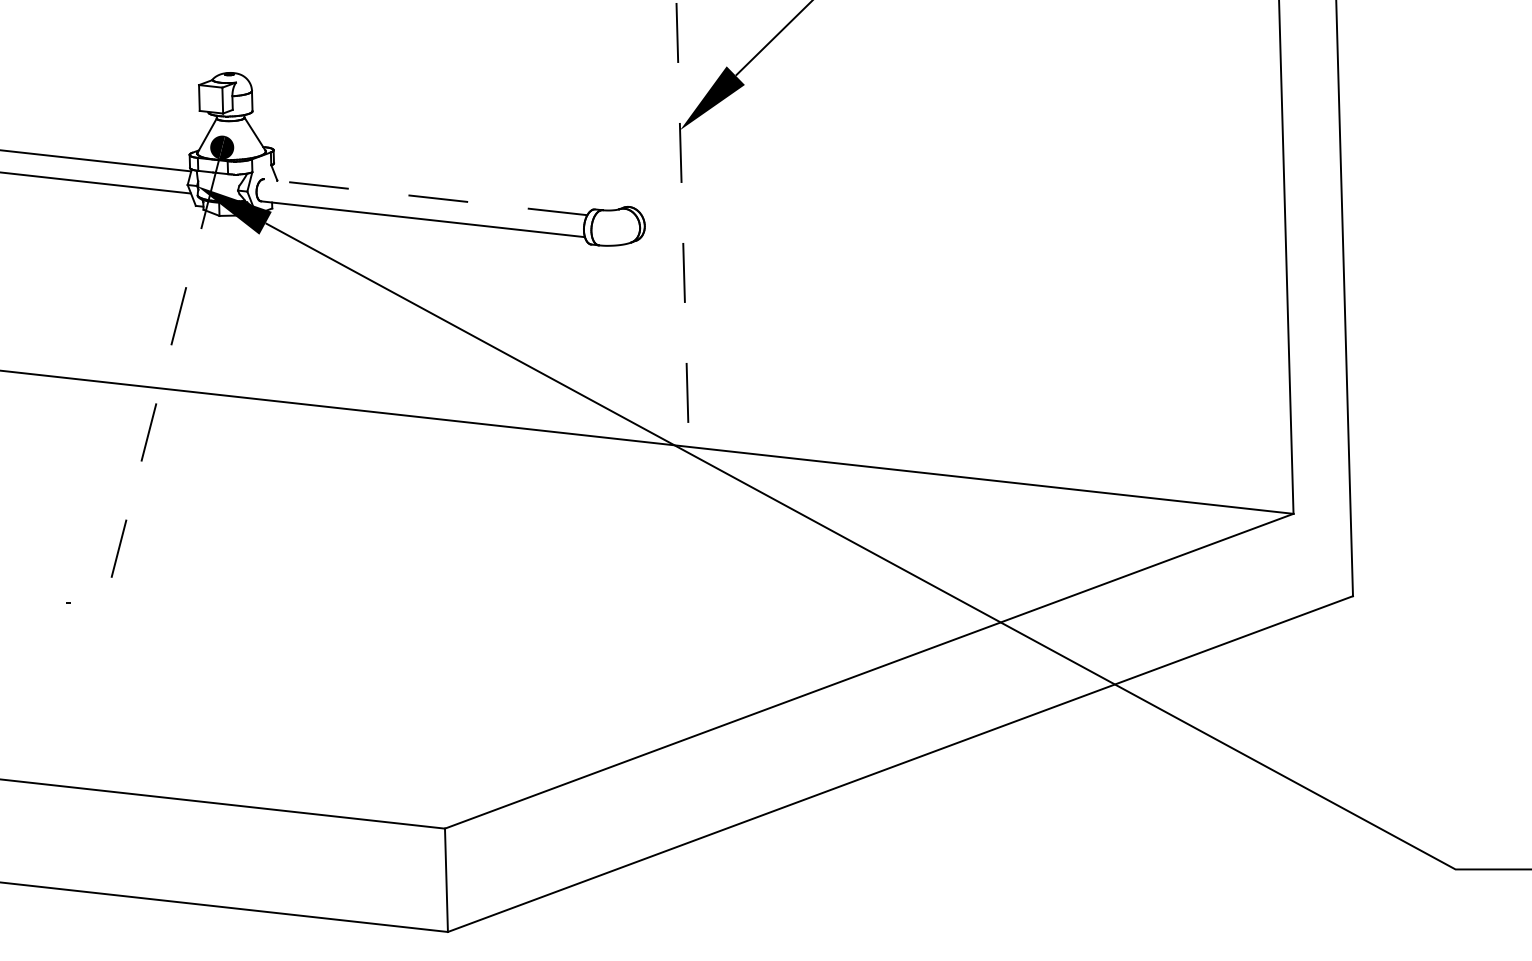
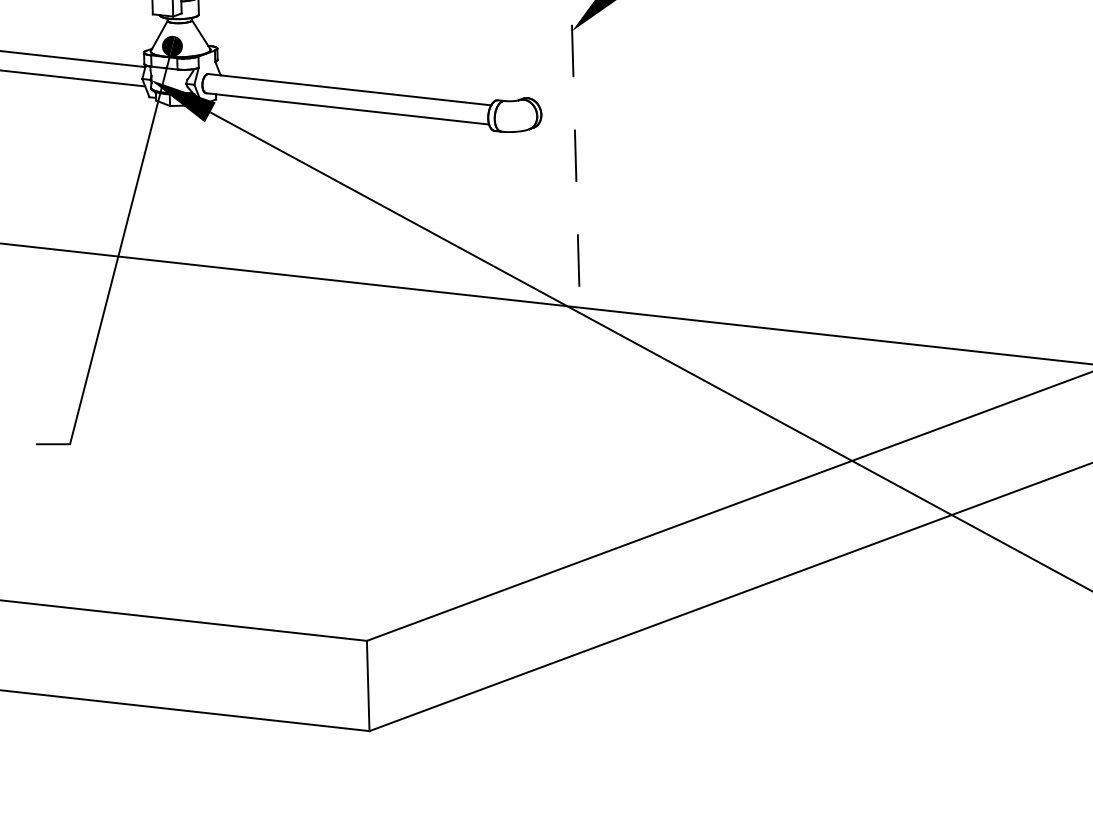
line: (425, 197) -> (349, 89), dashed -> solid
line: (155, 406) -> (114, 272), dashed -> solid

